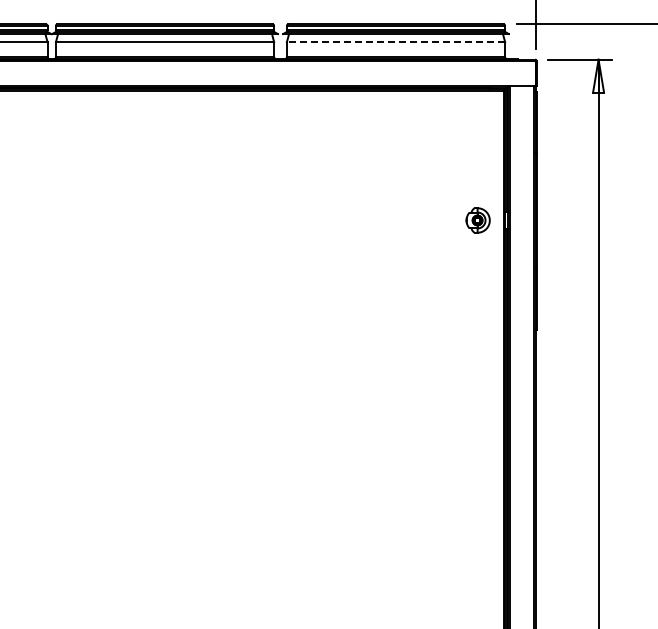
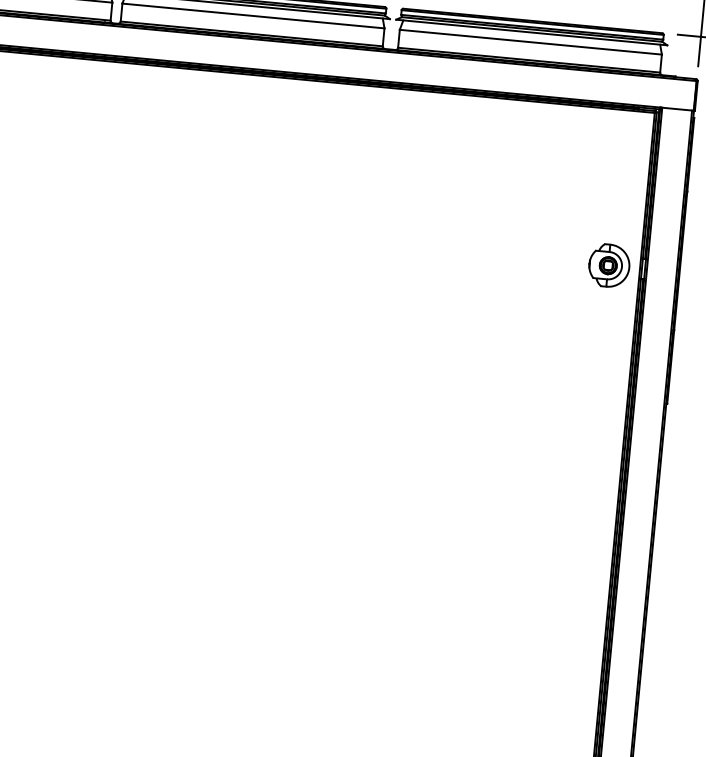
line: (395, 42) -> (530, 42), dashed -> solid
part: (477, 220) -> (608, 265), size x1.43

